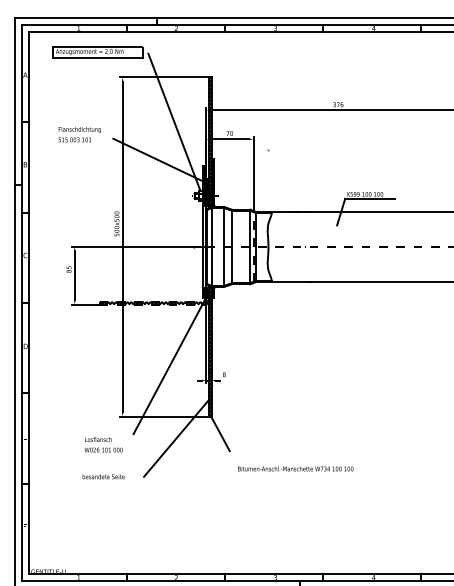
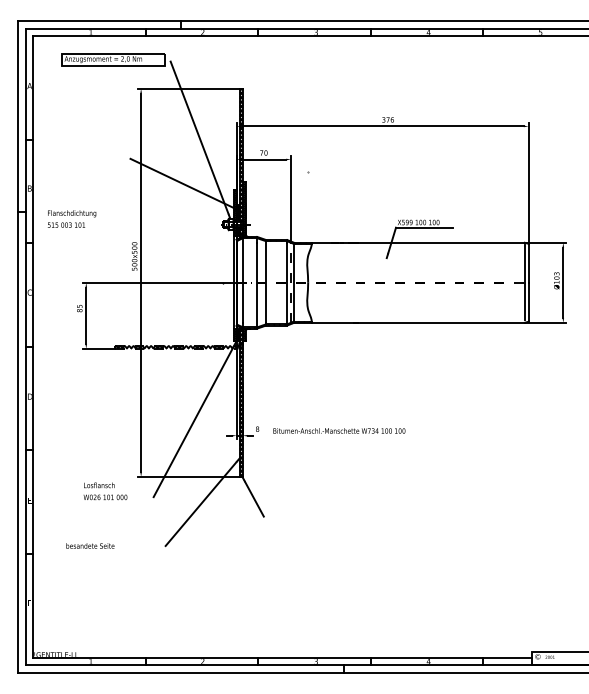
text: (79, 134) -> (71, 218), moved
text: (103, 444) -> (105, 491), moved
text: (295, 468) -> (339, 430), moved
text: (103, 476) -> (90, 545), moved

